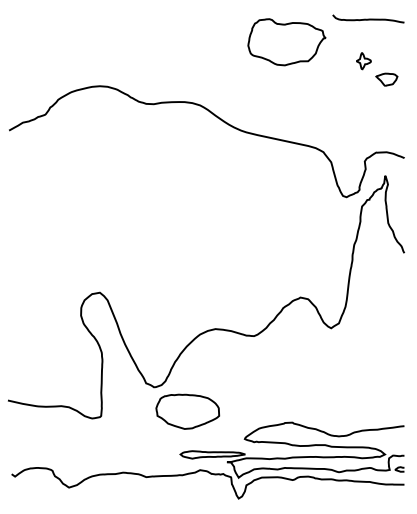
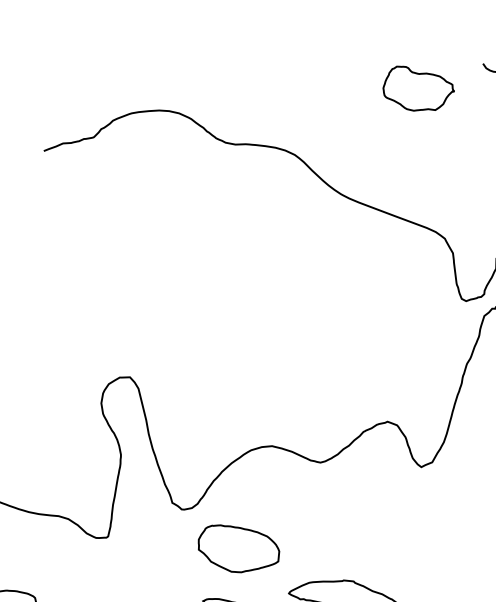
part: (286, 42) -> (418, 90), size x0.7
part: (187, 411) -> (238, 549), moved

